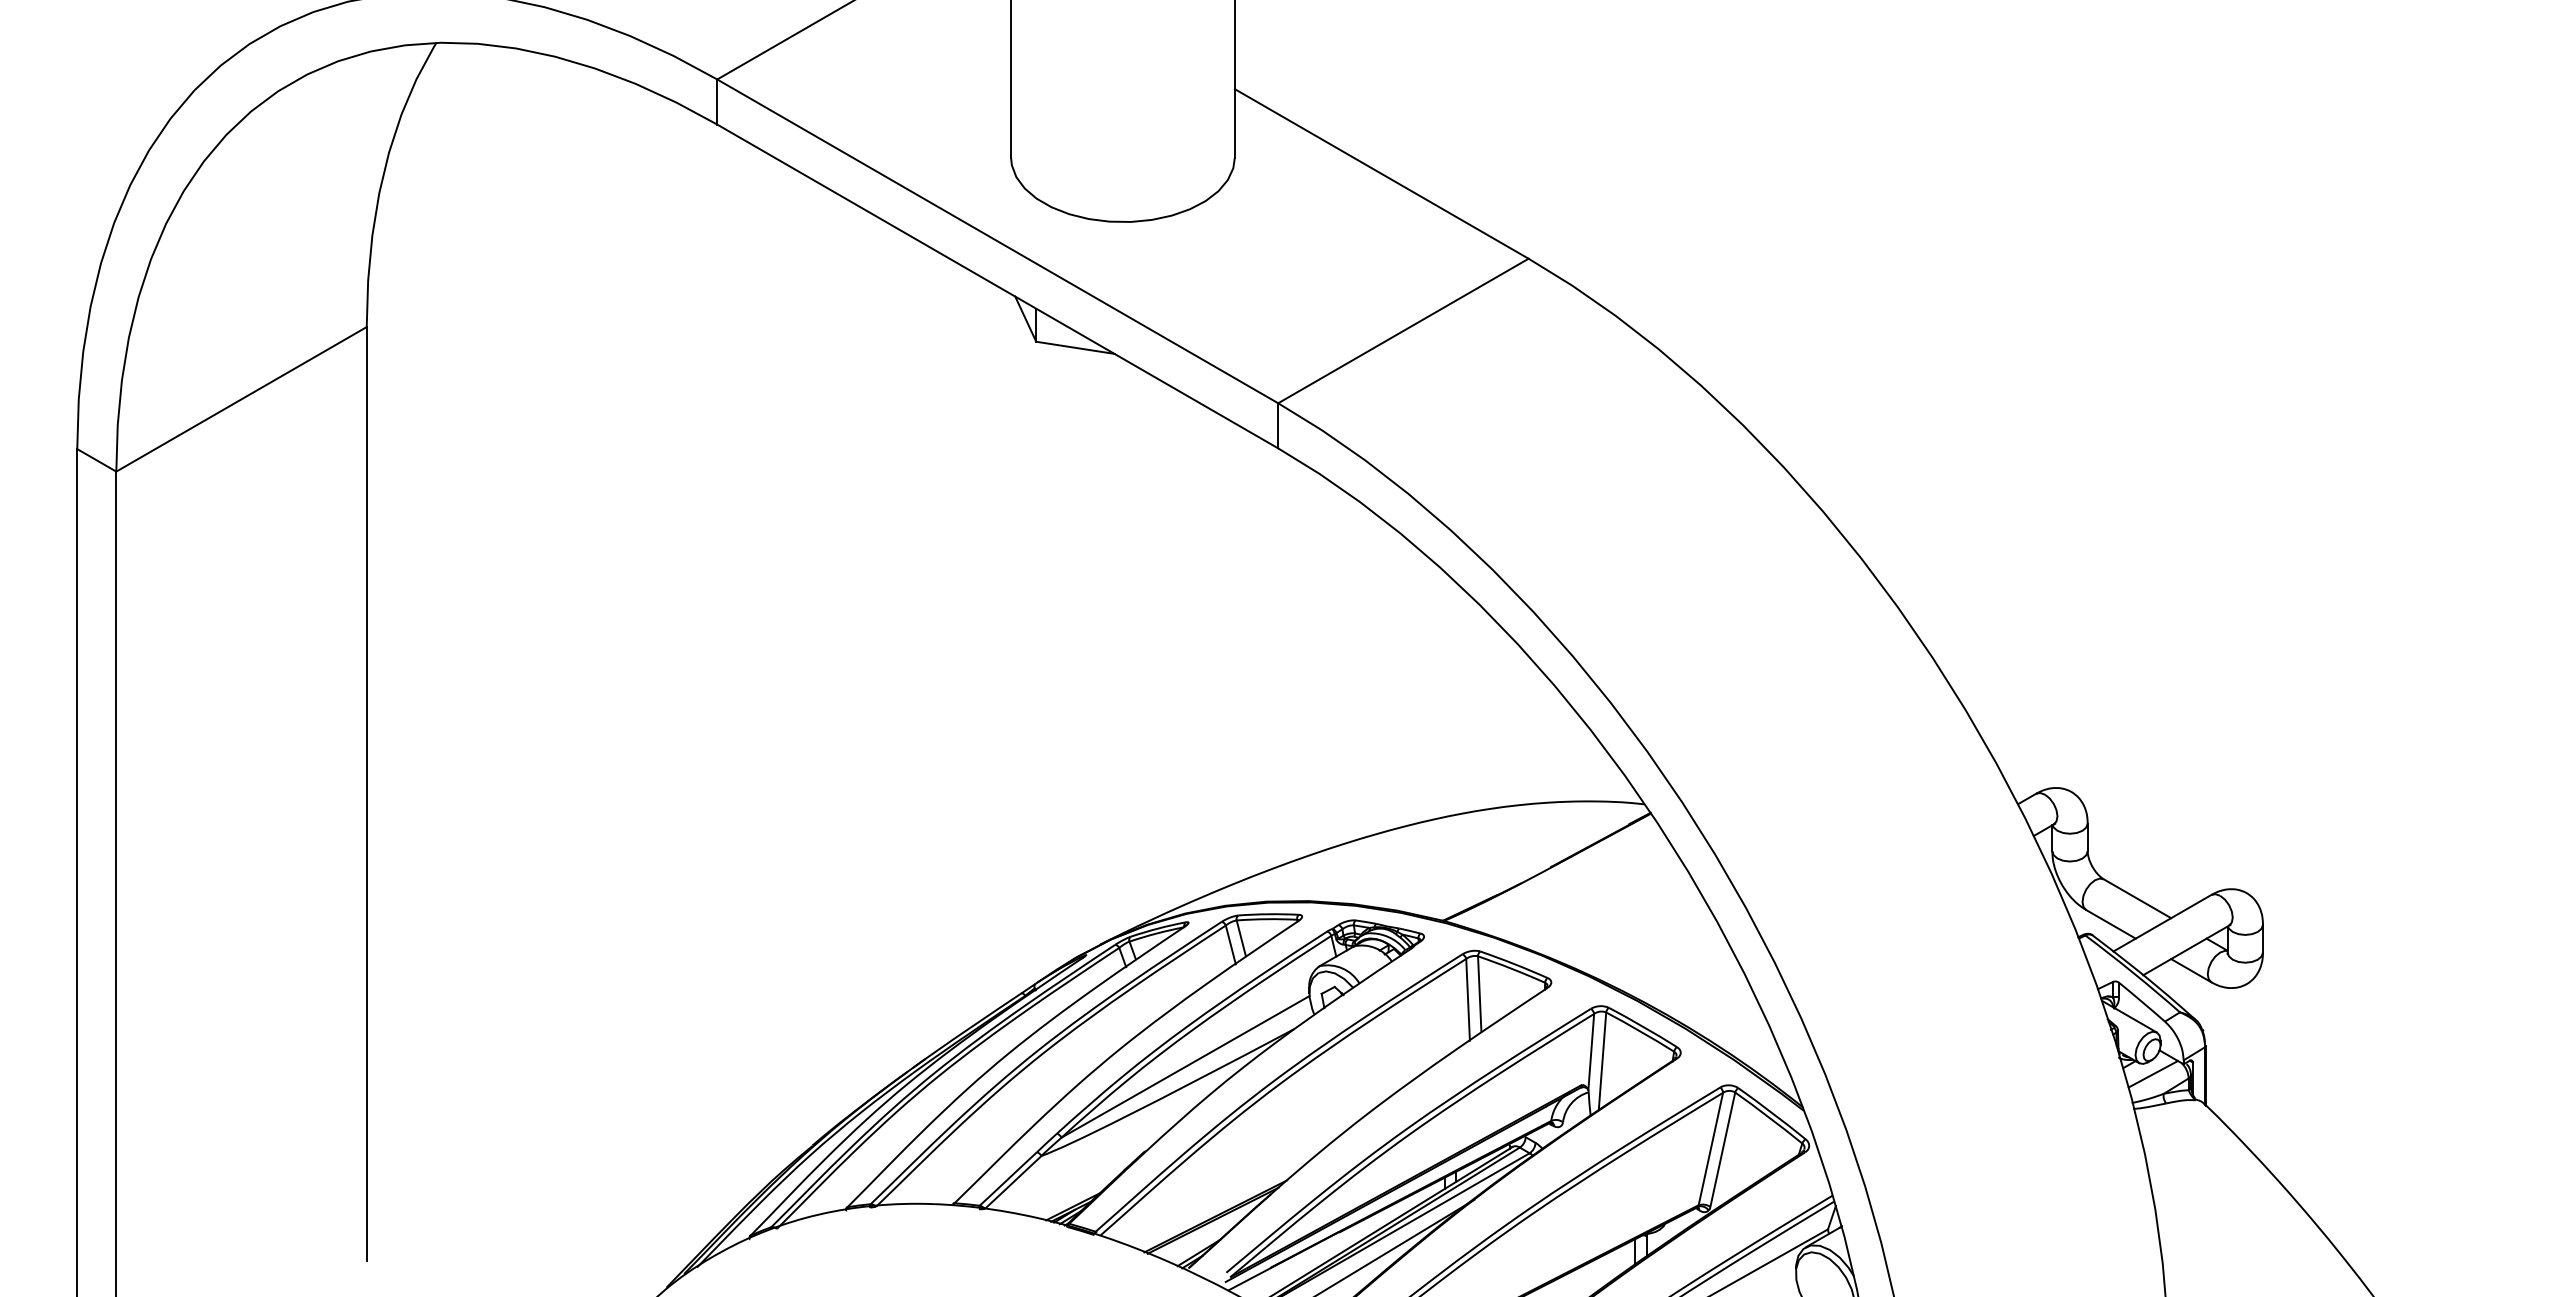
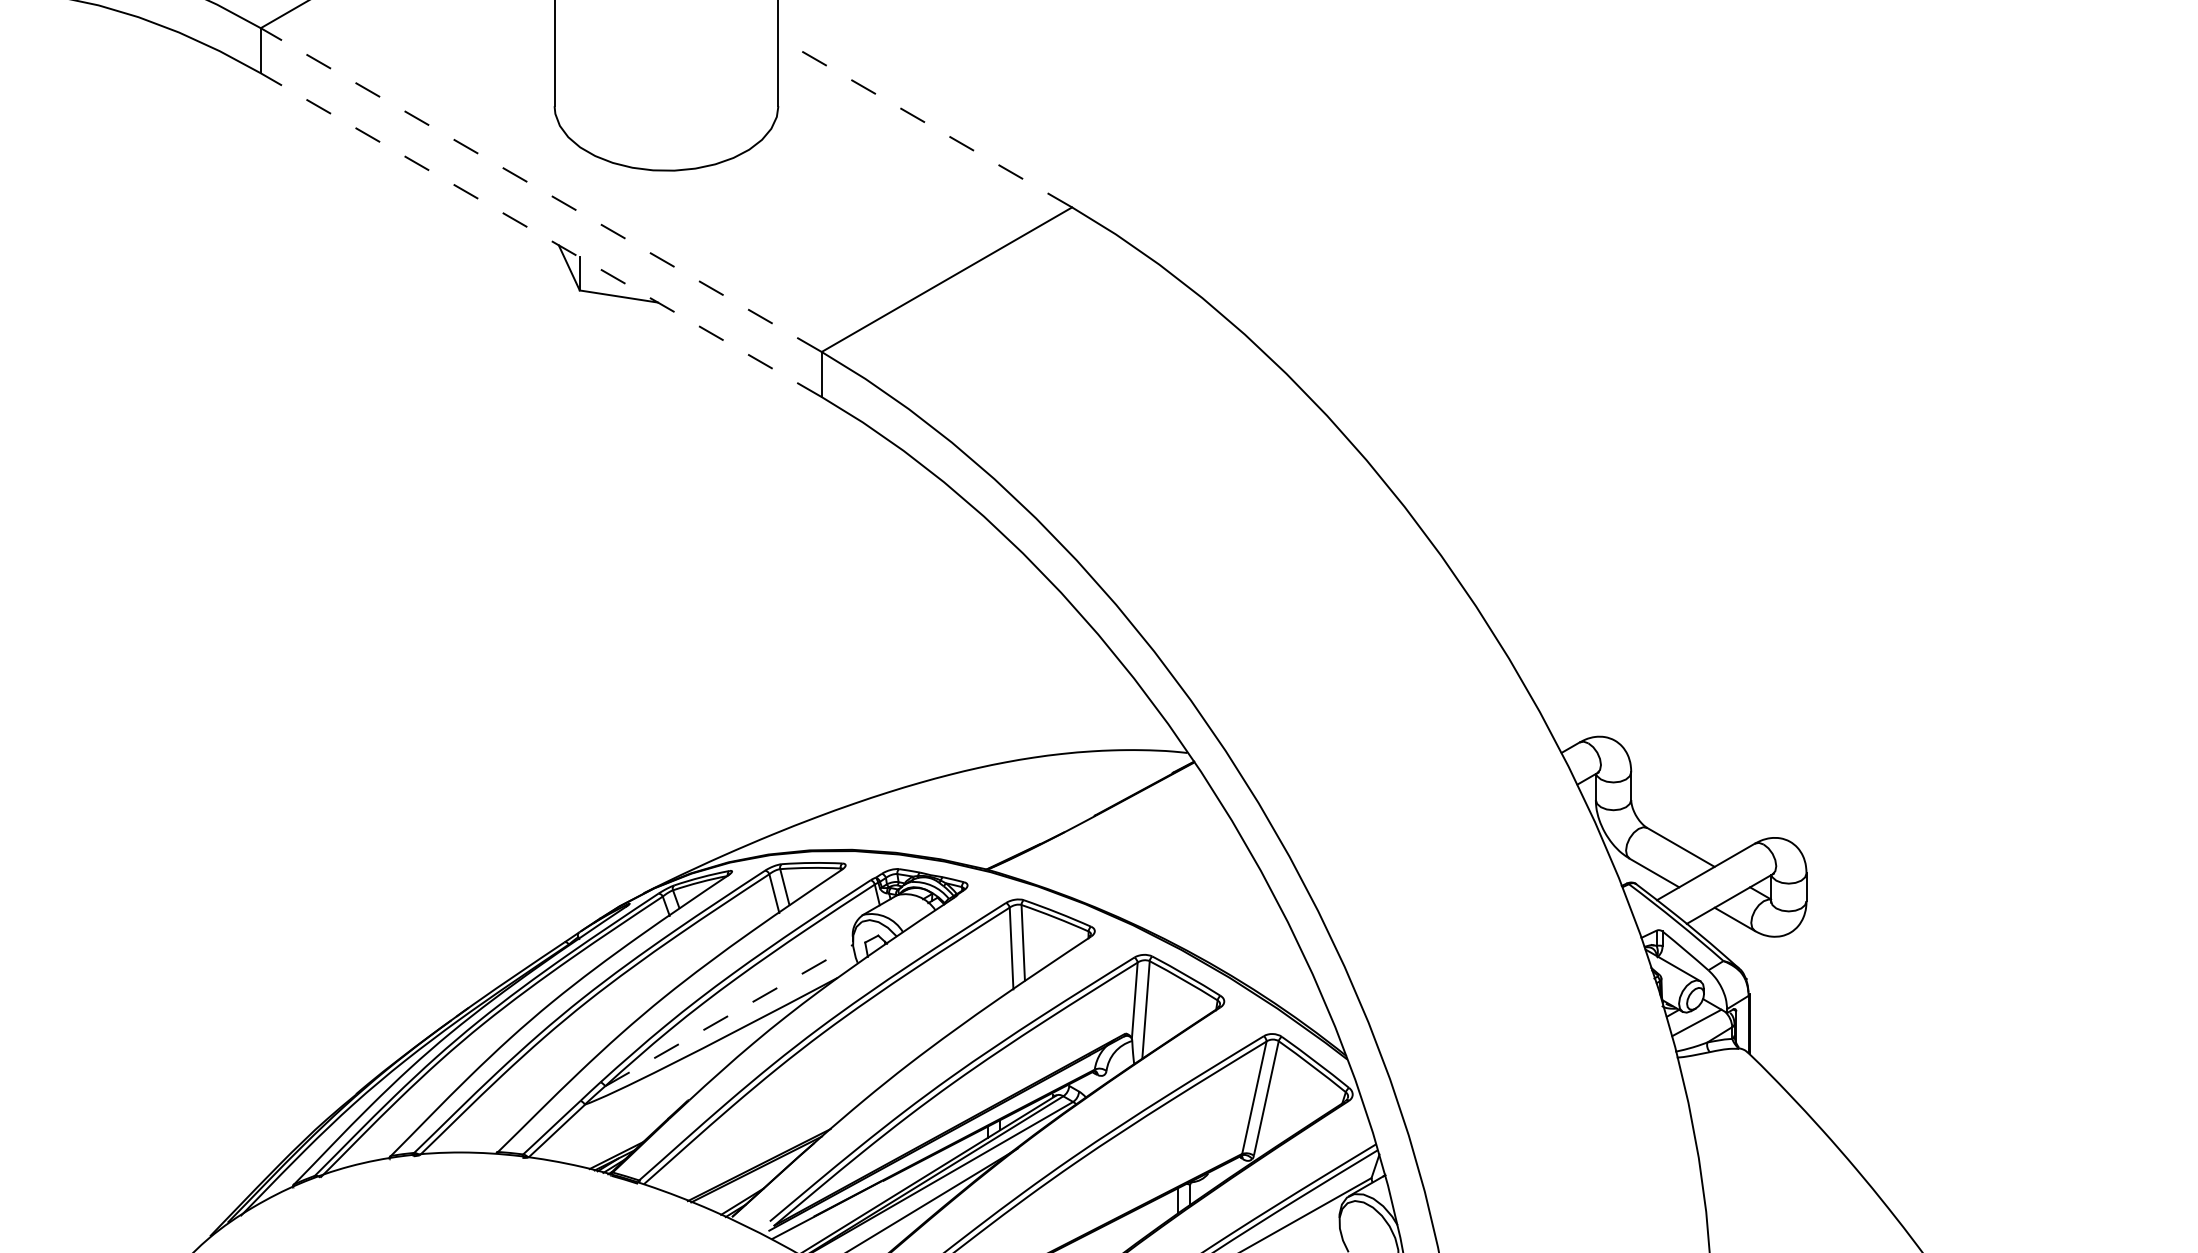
line: (1381, 173) -> (925, 122), solid -> dashed
line: (997, 241) -> (541, 190), solid -> dashed
line: (997, 286) -> (541, 235), solid -> dashed
line: (1185, 1066) -> (729, 1015), solid -> dashed

